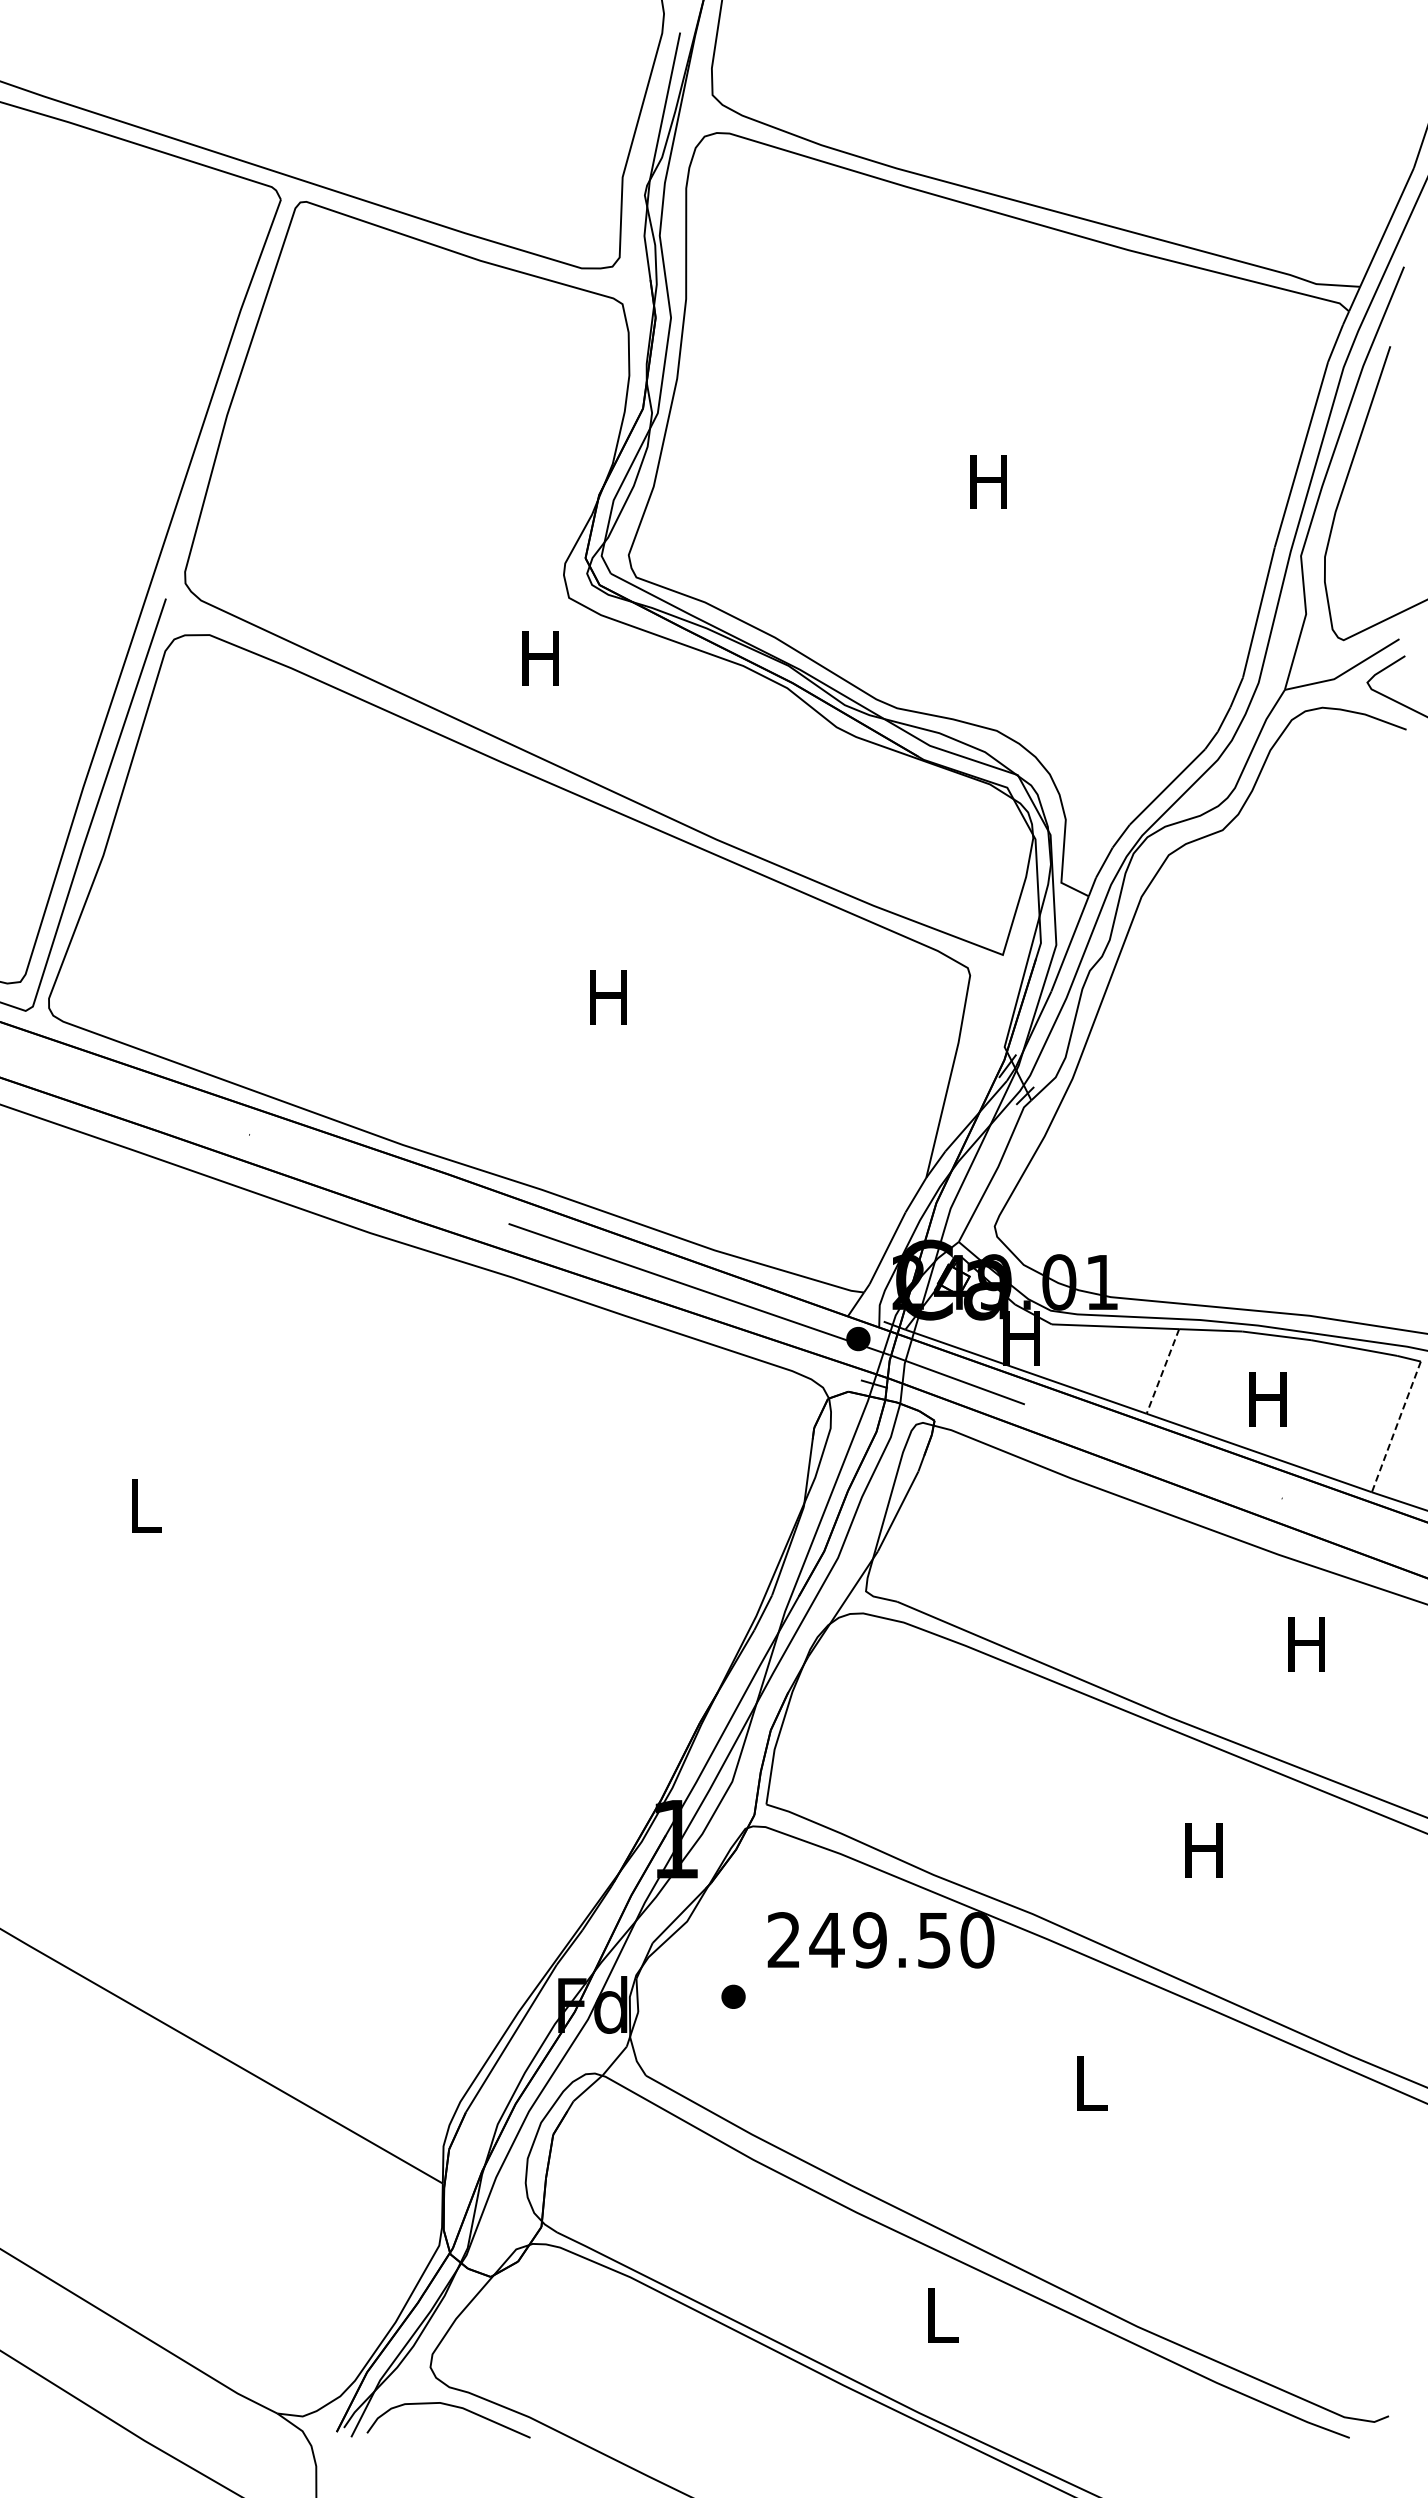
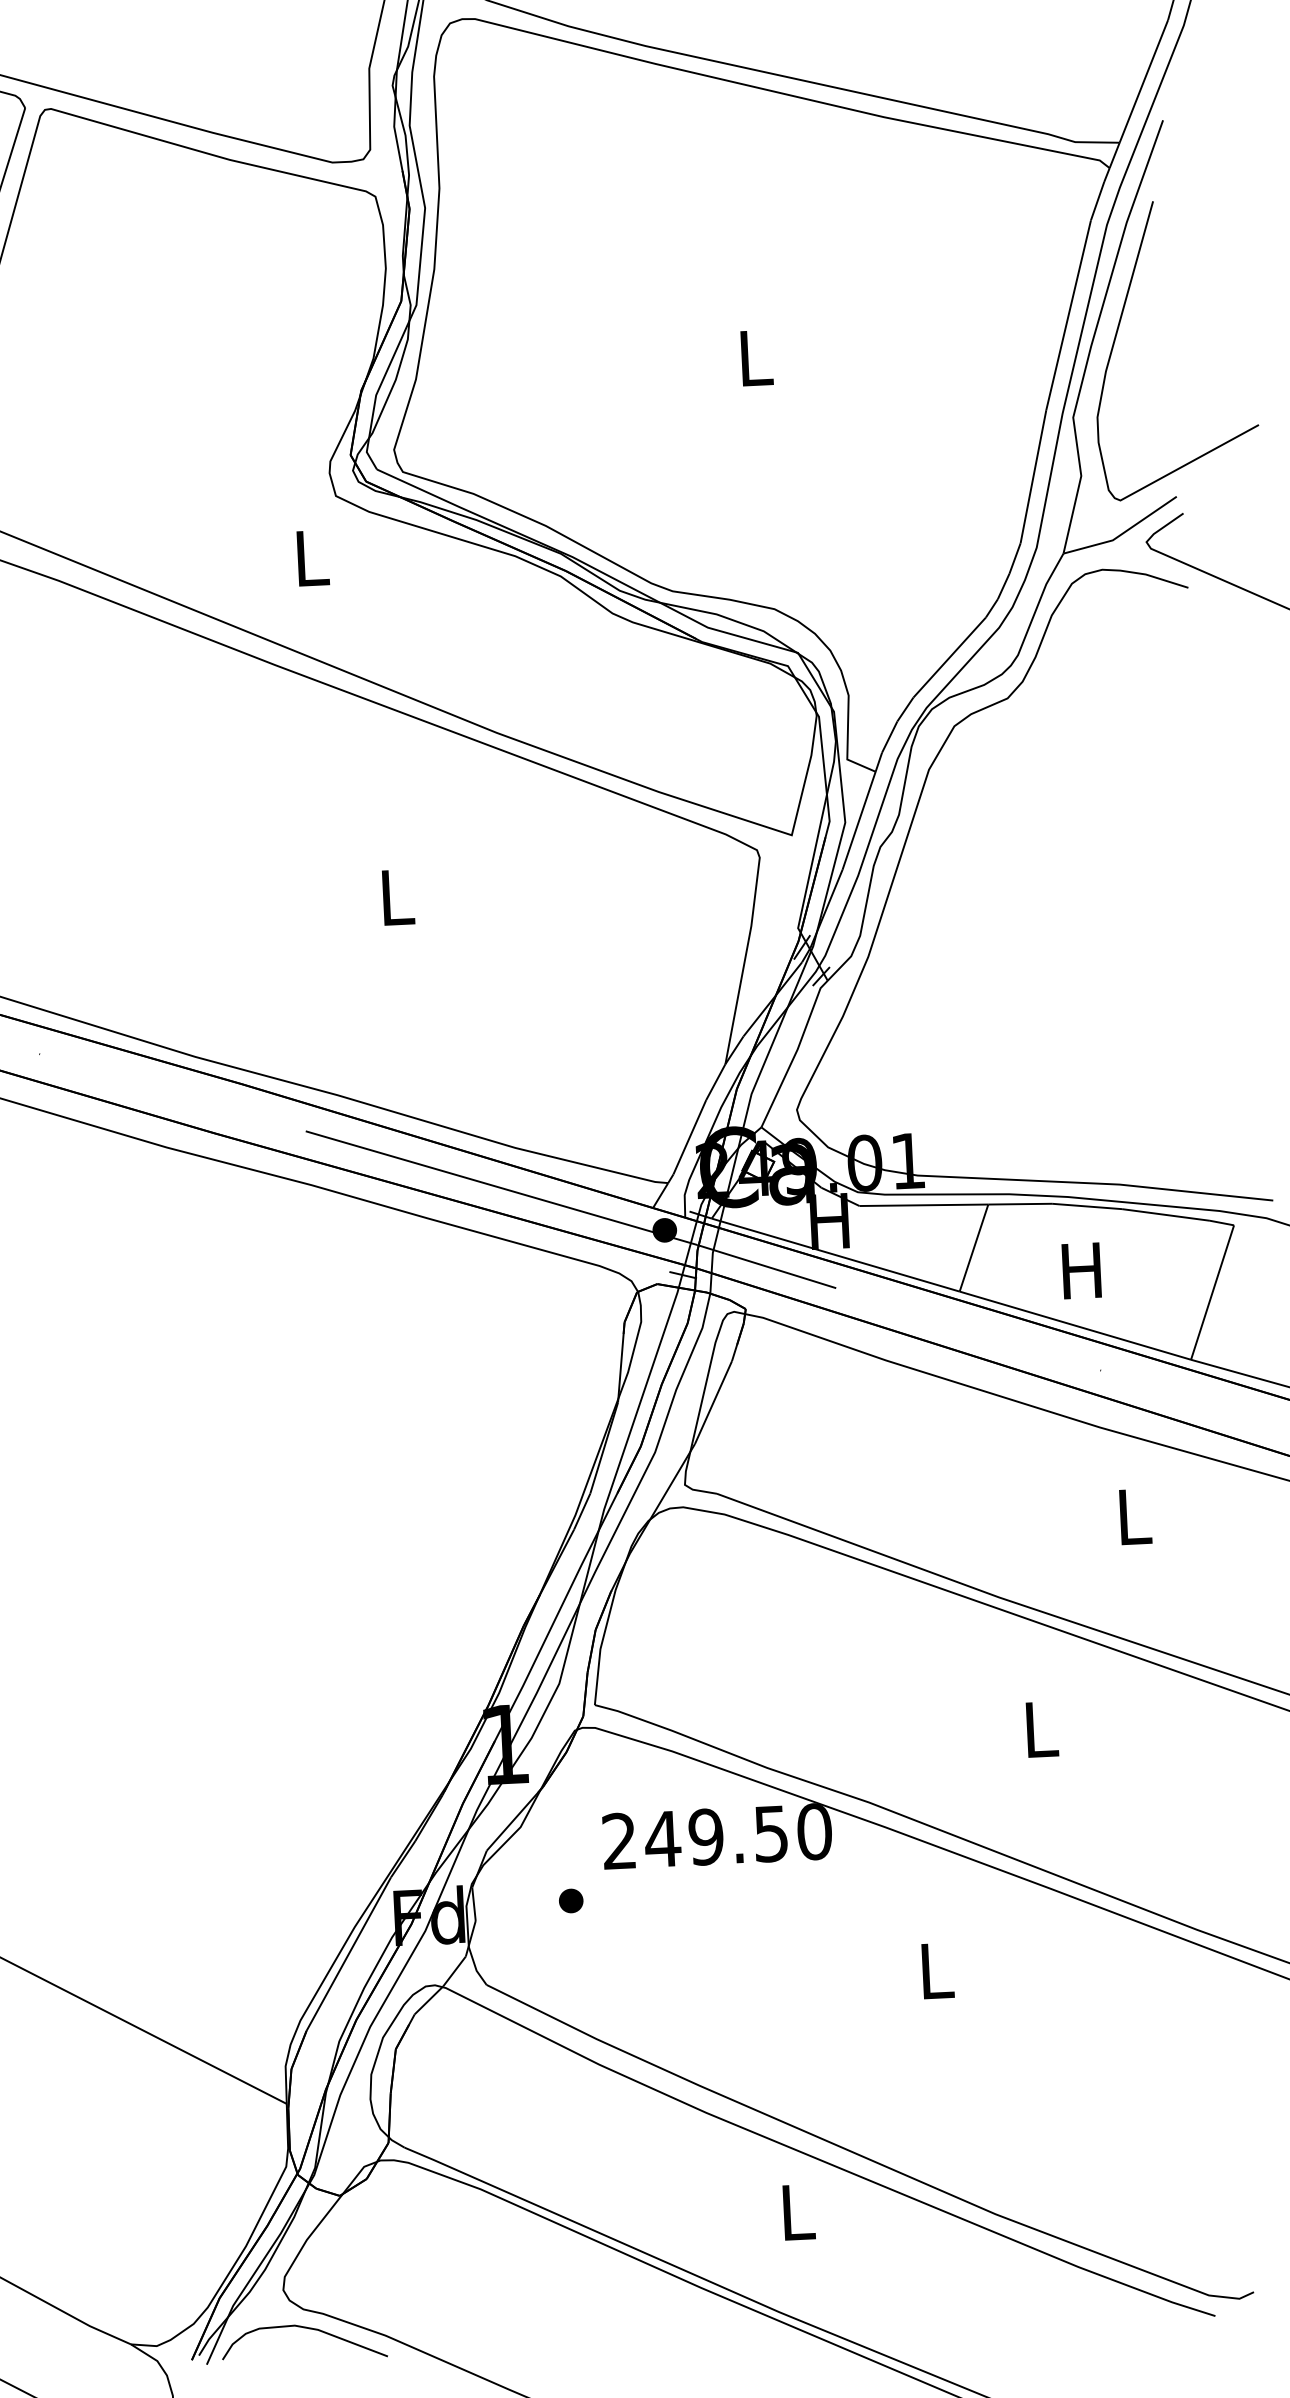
text: (988, 481) -> (753, 357), H -> L
text: (540, 658) -> (310, 558), H -> L
text: (608, 997) -> (395, 897), H -> L
line: (1162, 1371) -> (973, 1248), dashed -> solid
line: (1396, 1426) -> (1212, 1292), dashed -> solid
text: (1306, 1644) -> (1132, 1516), H -> L
text: (1203, 1850) -> (1038, 1729), H -> L

